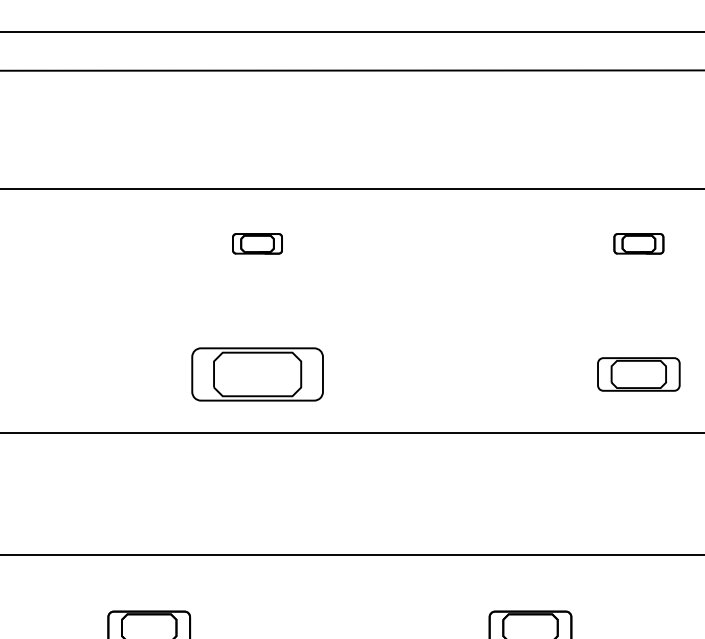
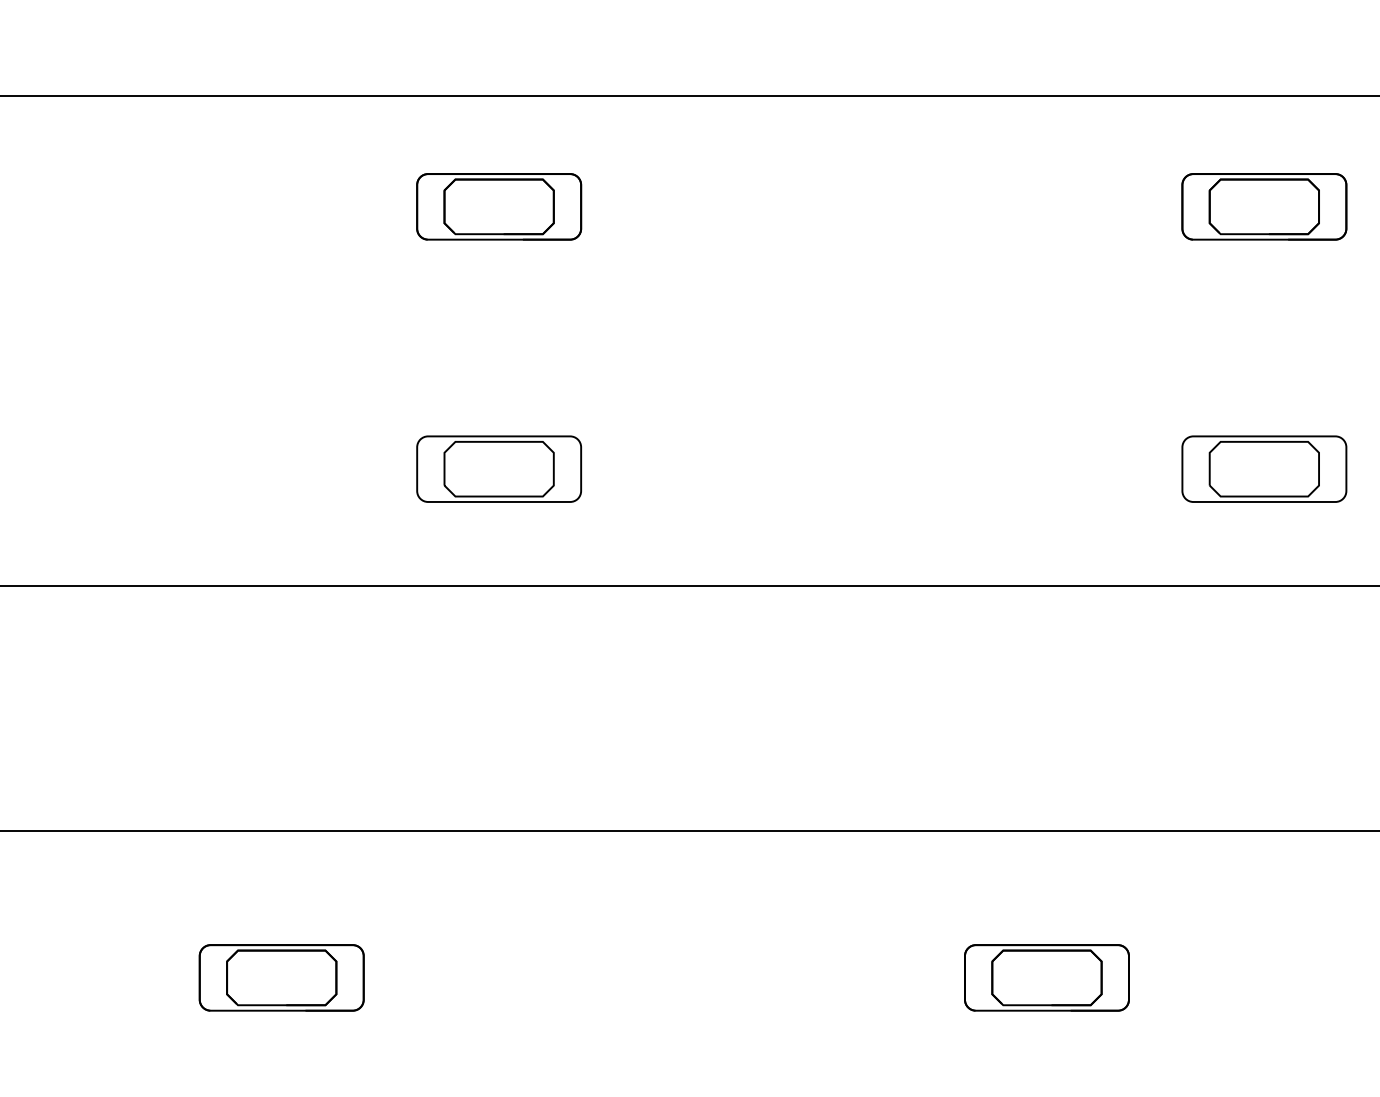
part: (257, 243) -> (499, 206), size x1.67
part: (638, 243) -> (1263, 206), size x1.67
part: (257, 374) -> (499, 469), size x0.62

